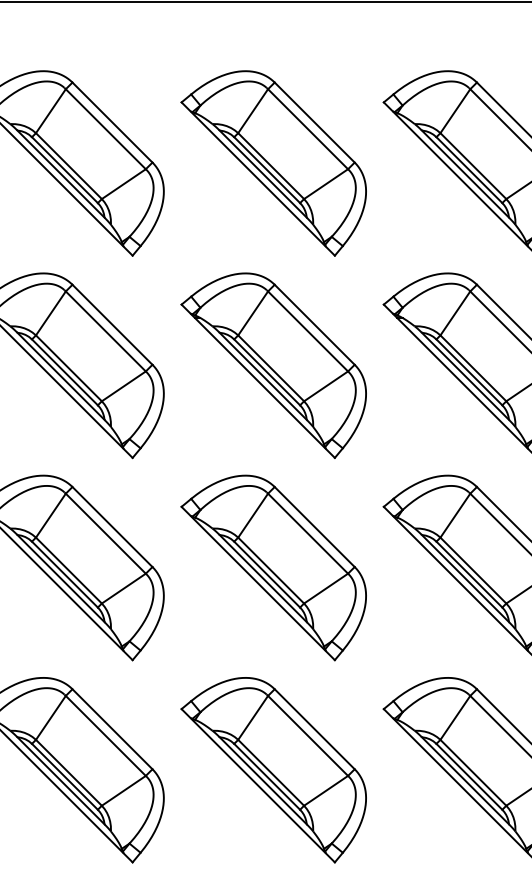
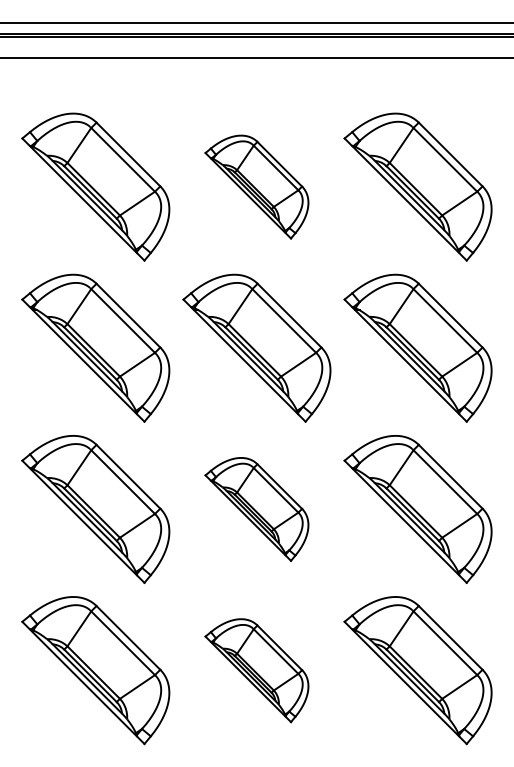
part: (273, 162) -> (256, 186), size x0.7
part: (273, 568) -> (256, 509), size x0.7
part: (273, 770) -> (256, 670), size x0.7

